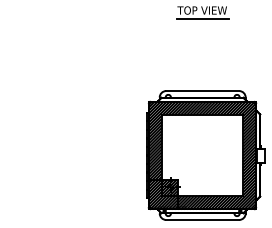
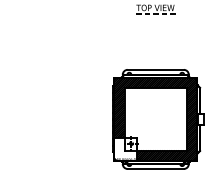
line: (203, 18) -> (156, 14), solid -> dashed
hatch: (163, 194) -> (125, 149), removed

